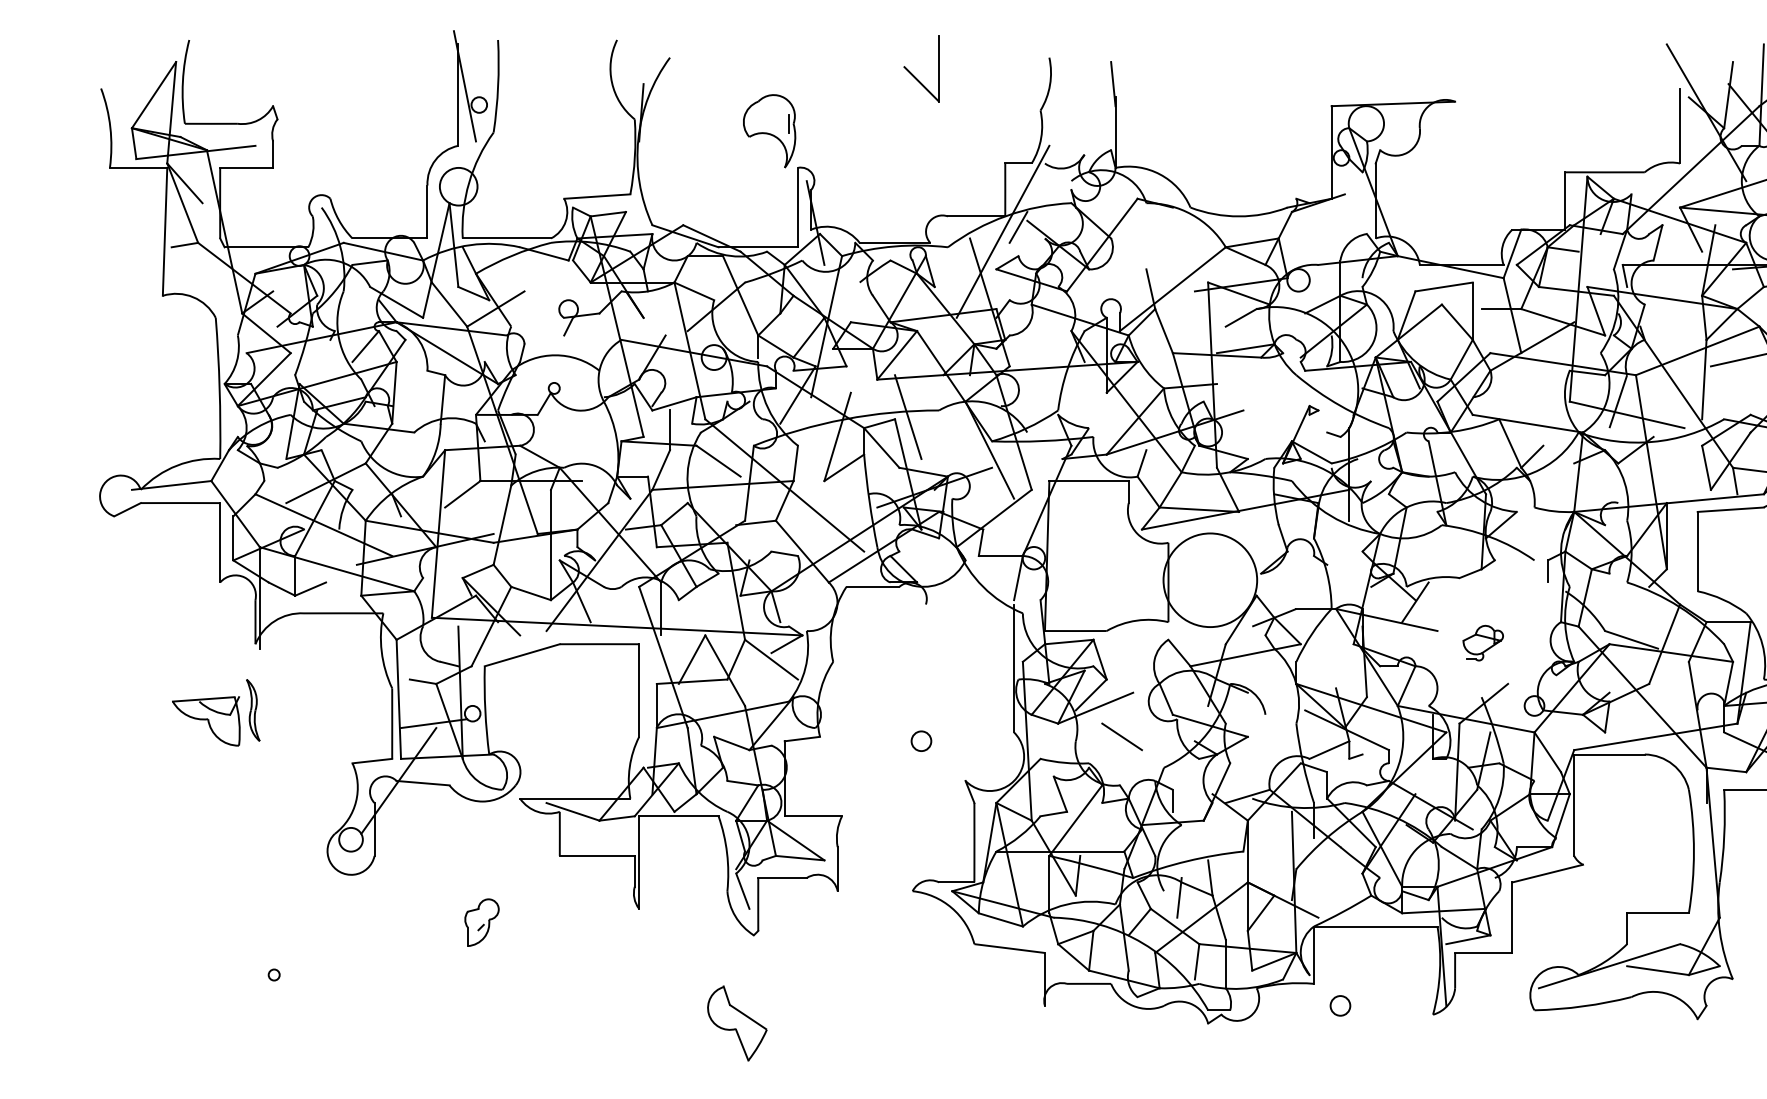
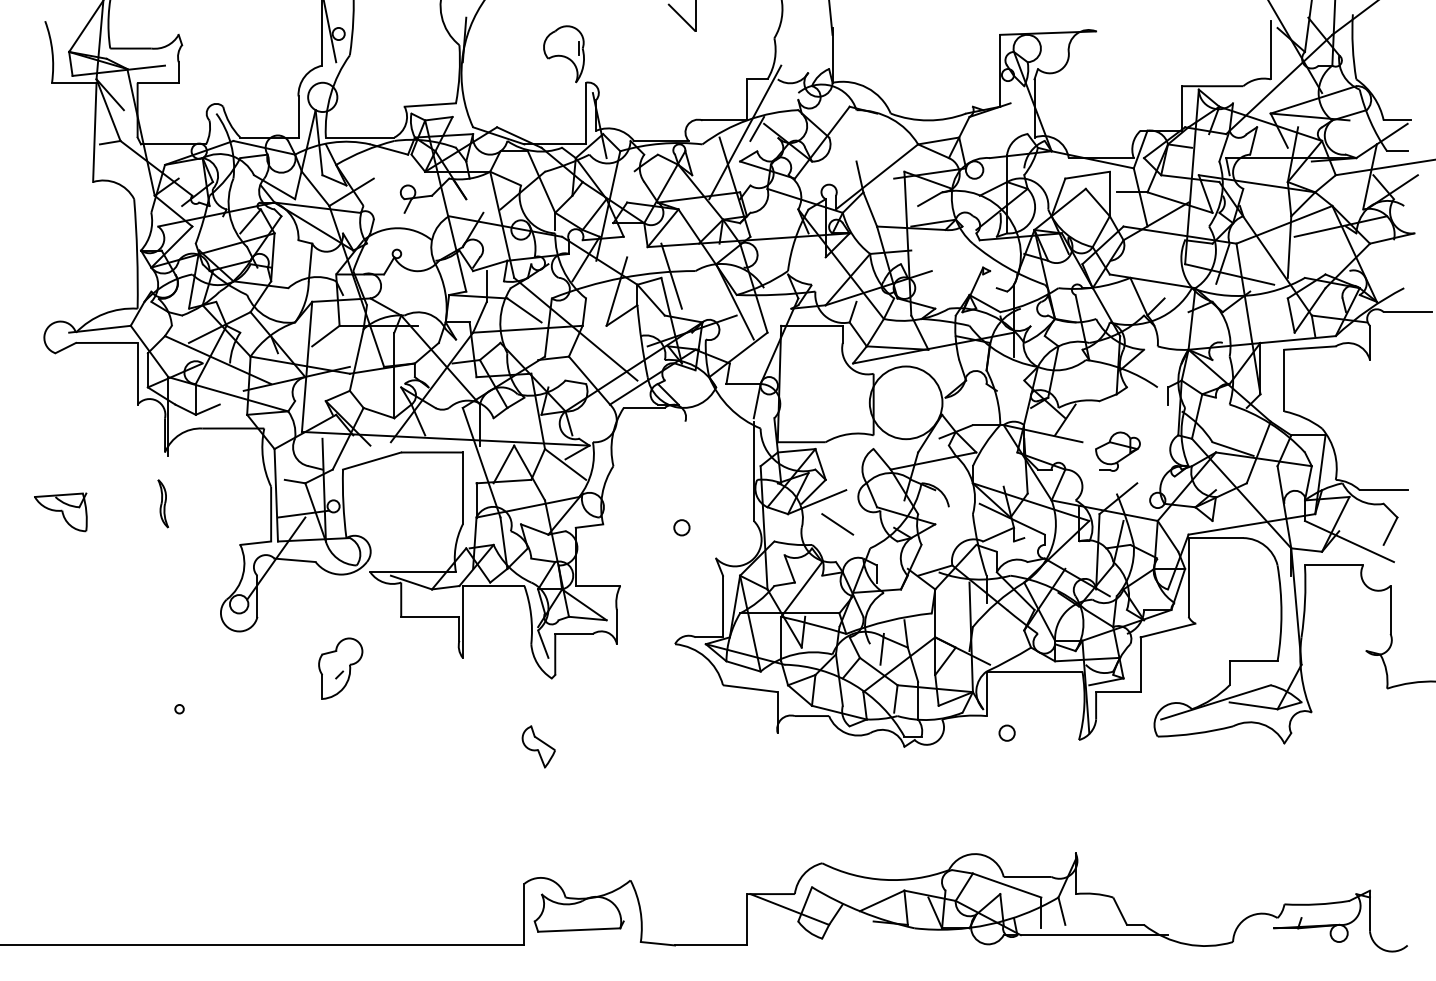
part: (1482, 642) -> (1117, 451), size x1.43
part: (205, 721) -> (60, 512), moved
part: (481, 922) -> (340, 668), size x1.67
part: (736, 1023) -> (538, 746), size x0.71

